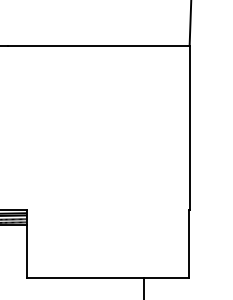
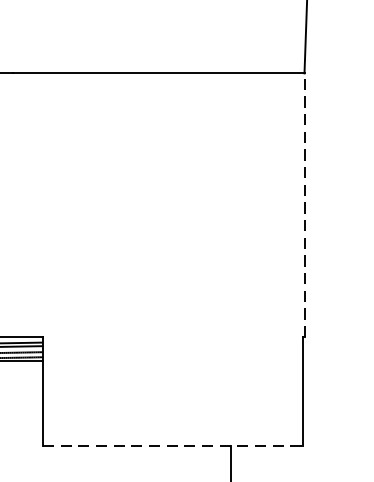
line: (189, 127) -> (304, 204), solid -> dashed
line: (107, 277) -> (172, 445), solid -> dashed

